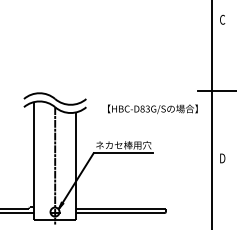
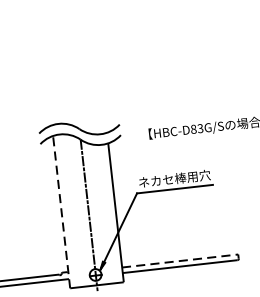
line: (34, 160) -> (61, 211), solid -> dashed
line: (121, 208) -> (180, 260), solid -> dashed

